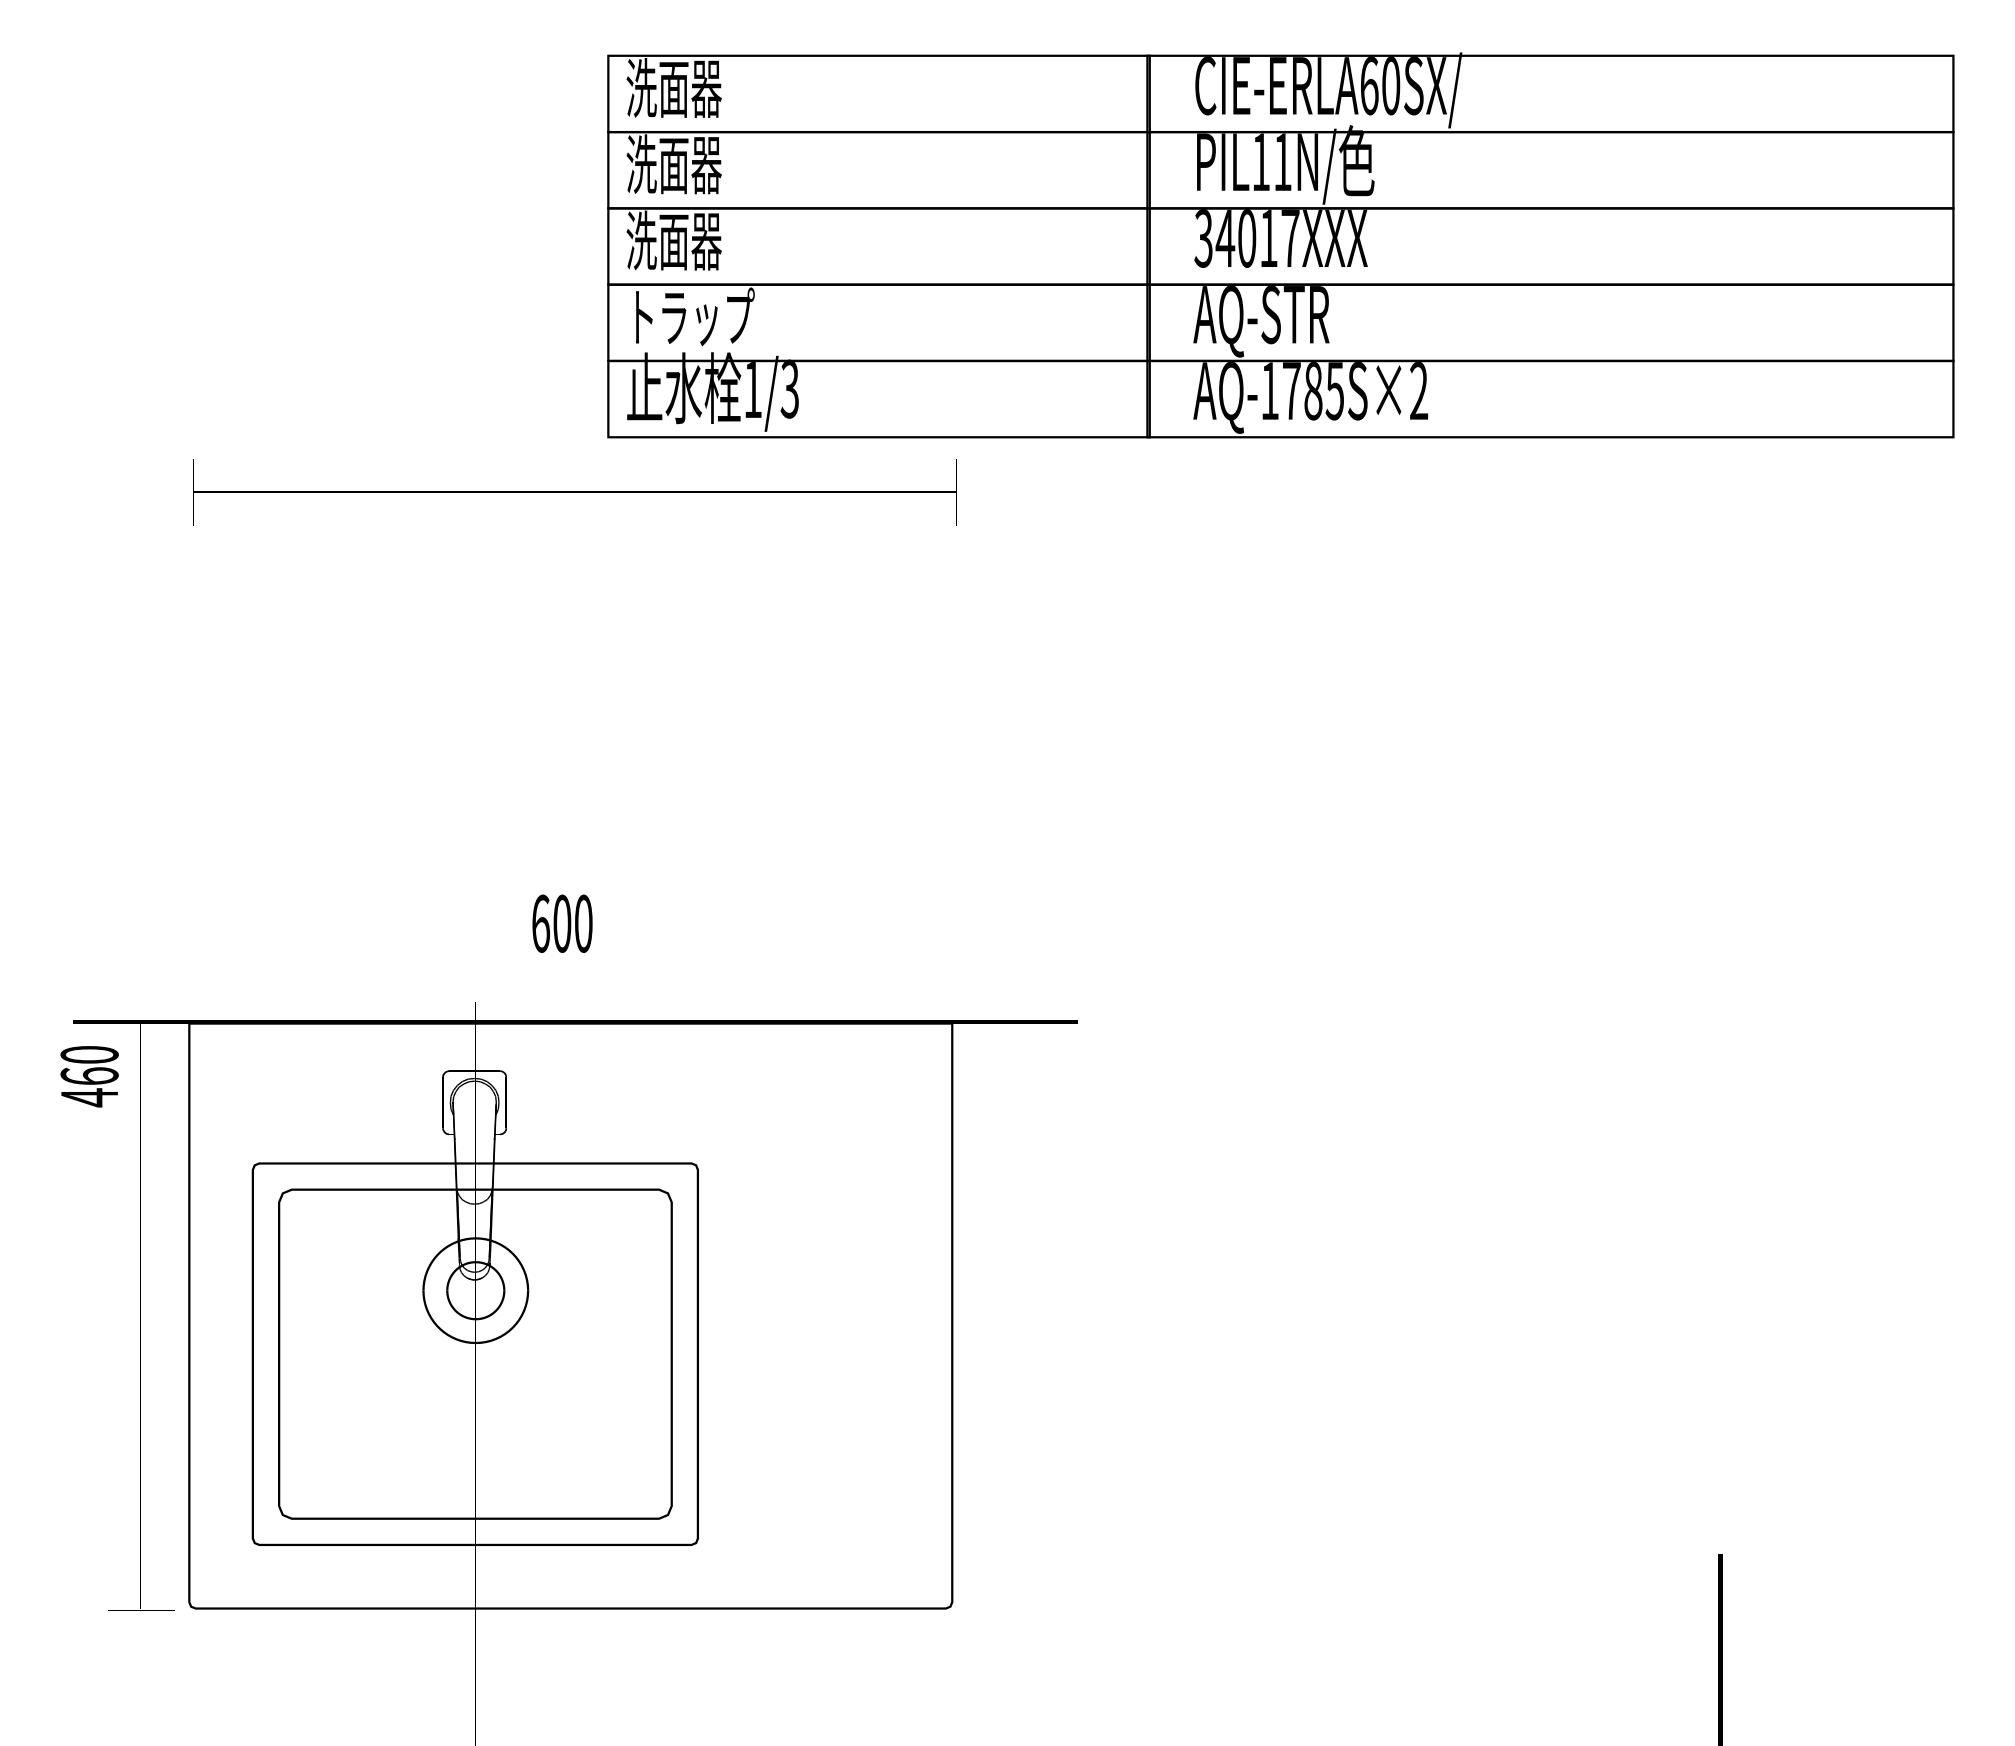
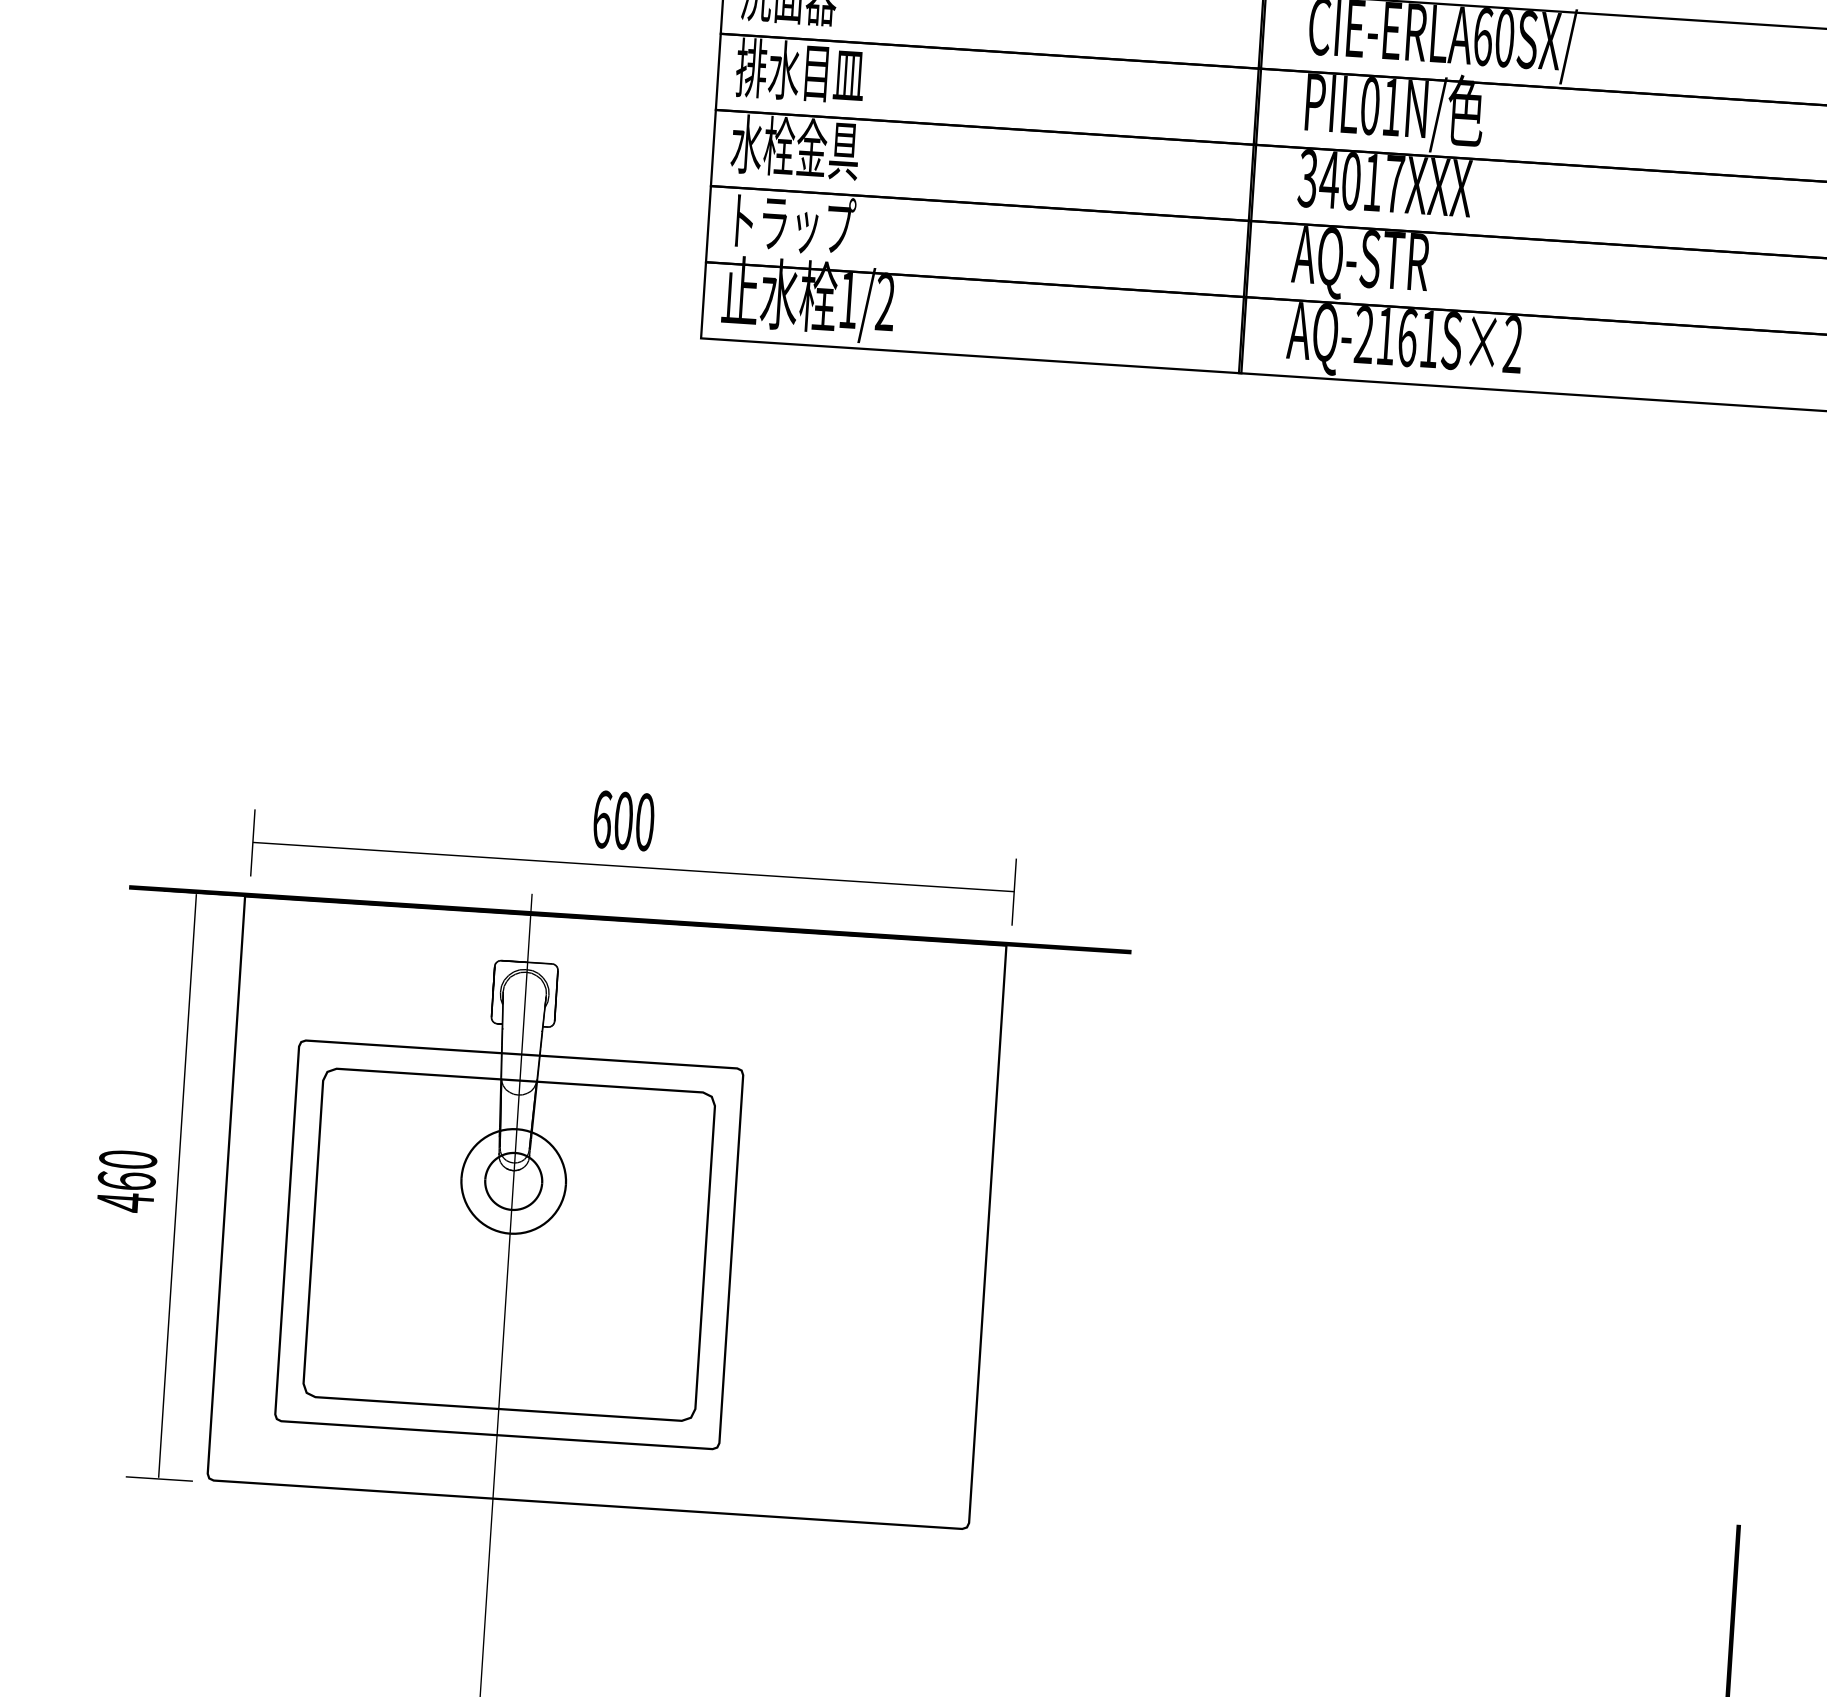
text: (1261, 162) -> (1370, 106), PIL11N/ -> PIL01N/
text: (690, 164) -> (800, 71), 洗面器 -> 排水目皿
text: (689, 240) -> (794, 147), 洗面器 -> 水栓金具
text: (789, 390) -> (884, 303), 1/3 -> 1/2
text: (1302, 391) -> (1396, 337), AQ-1785S×2 -> AQ-2161S×2
part: (574, 492) -> (632, 867), moved
text: (89, 1076) -> (126, 1181), moved

